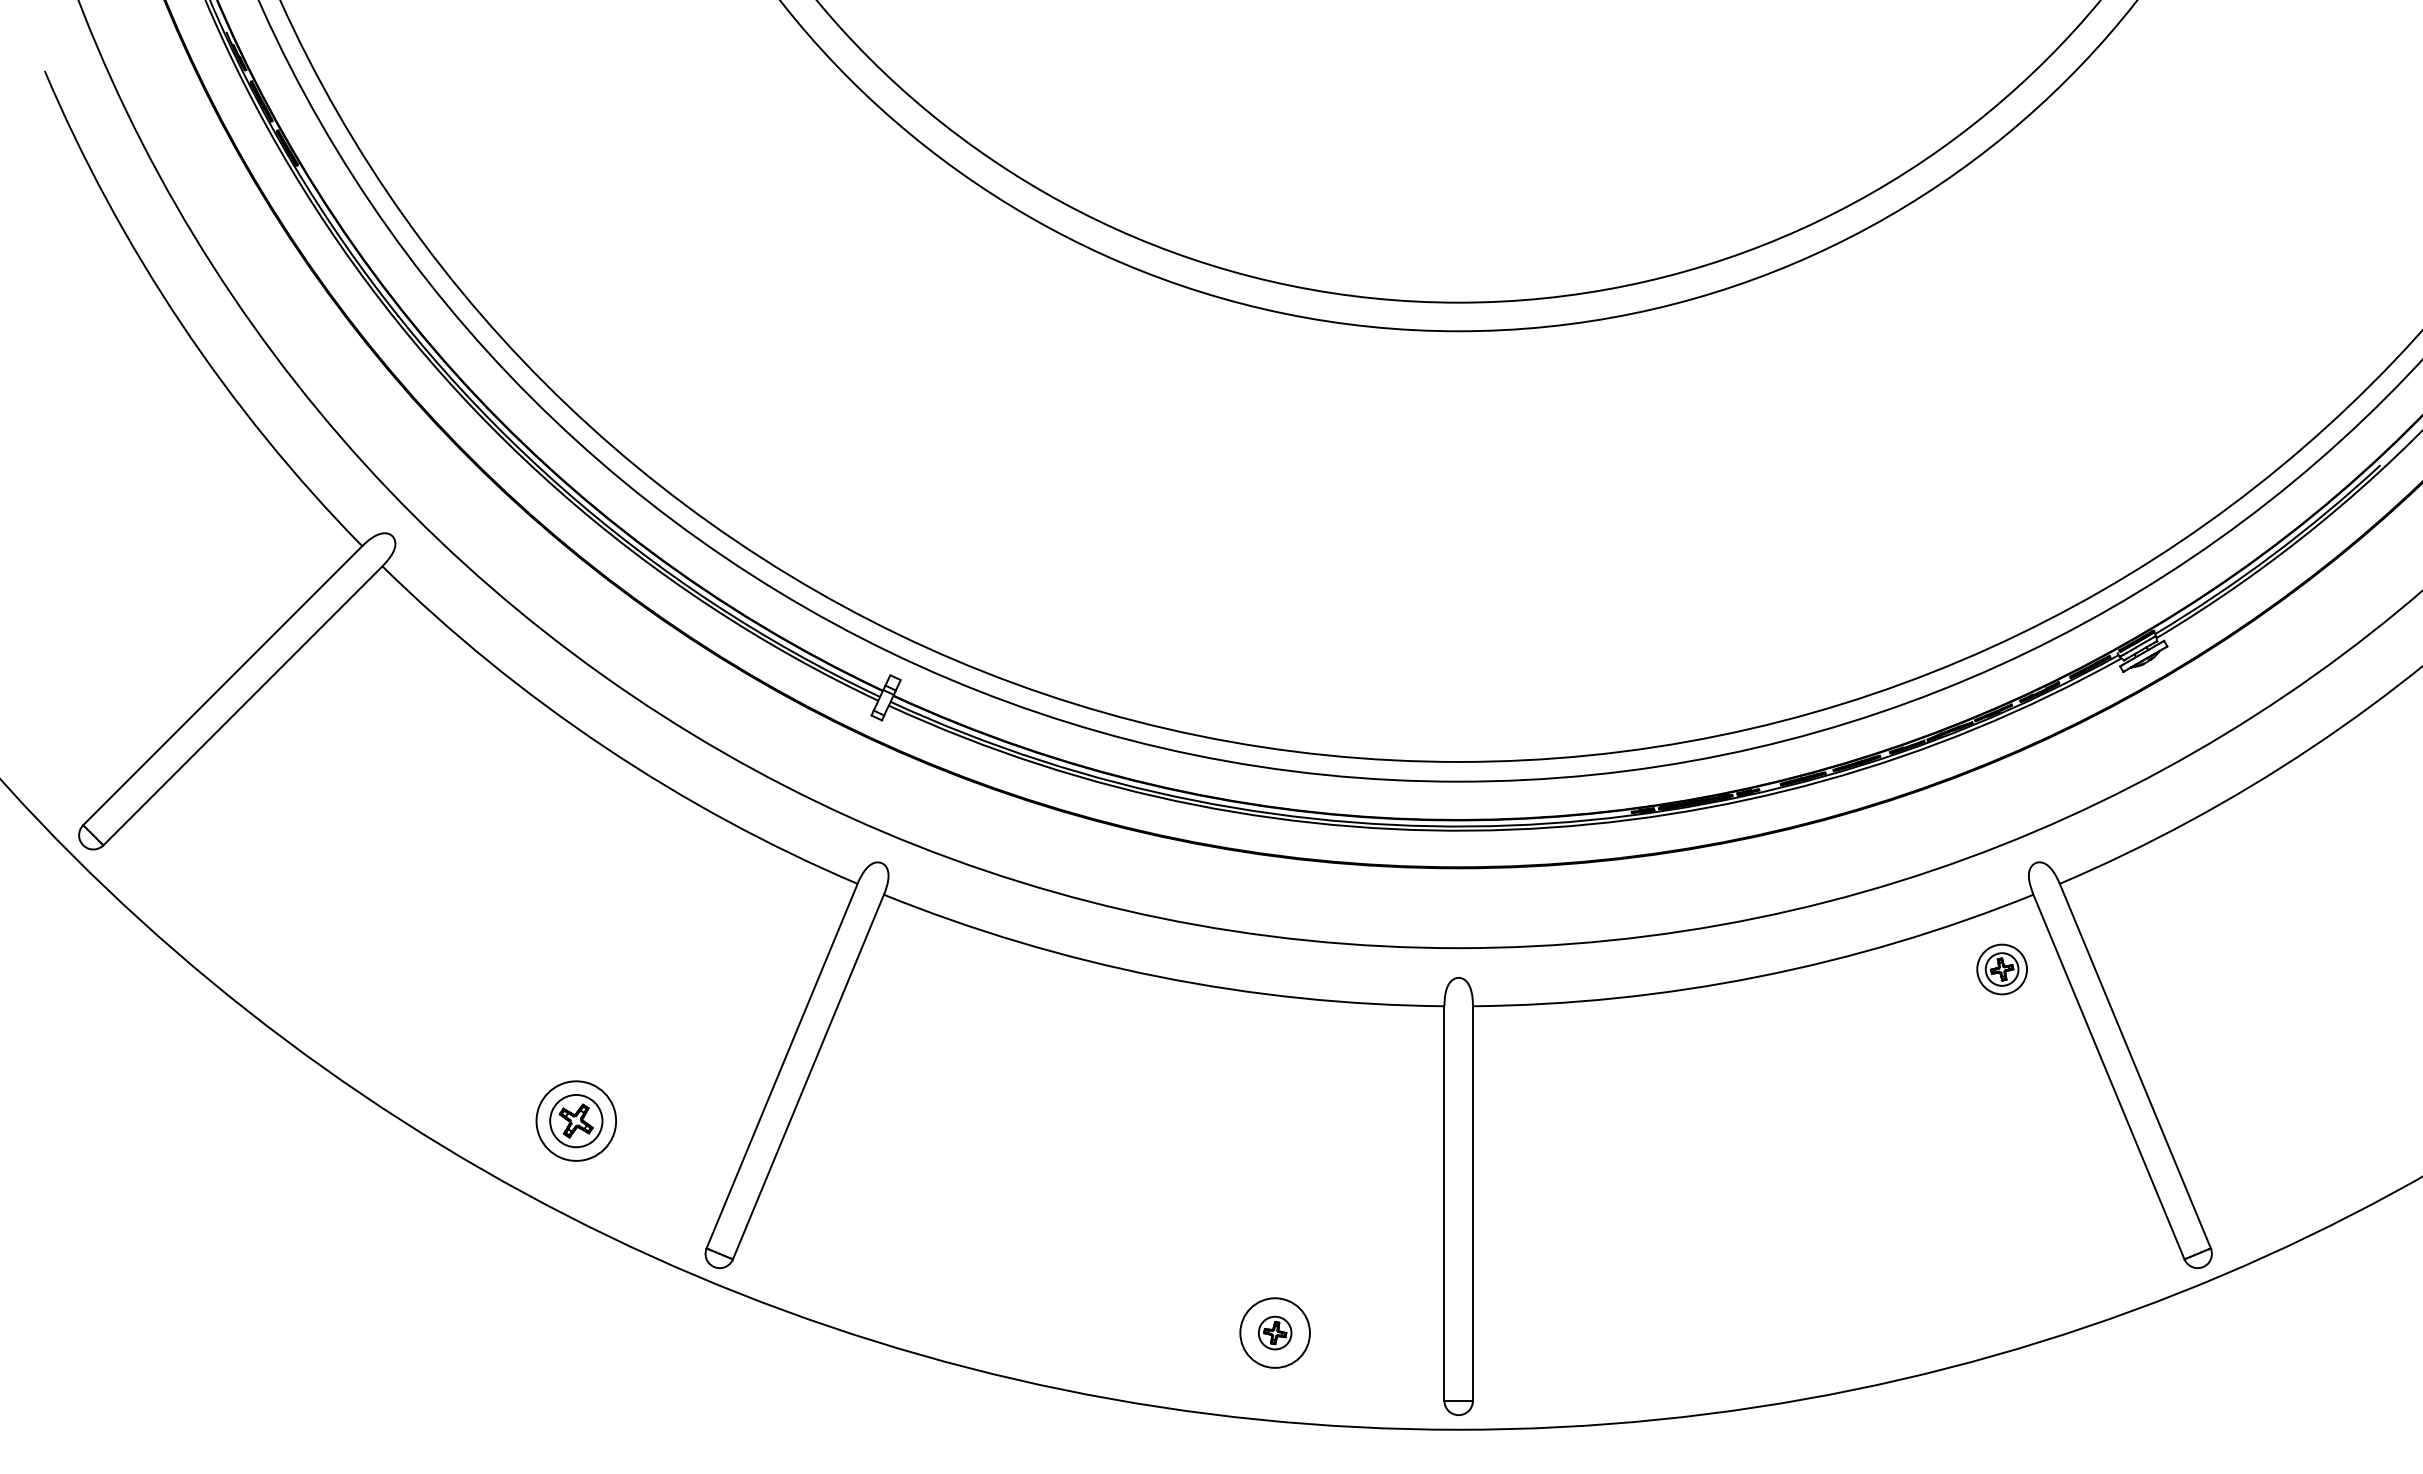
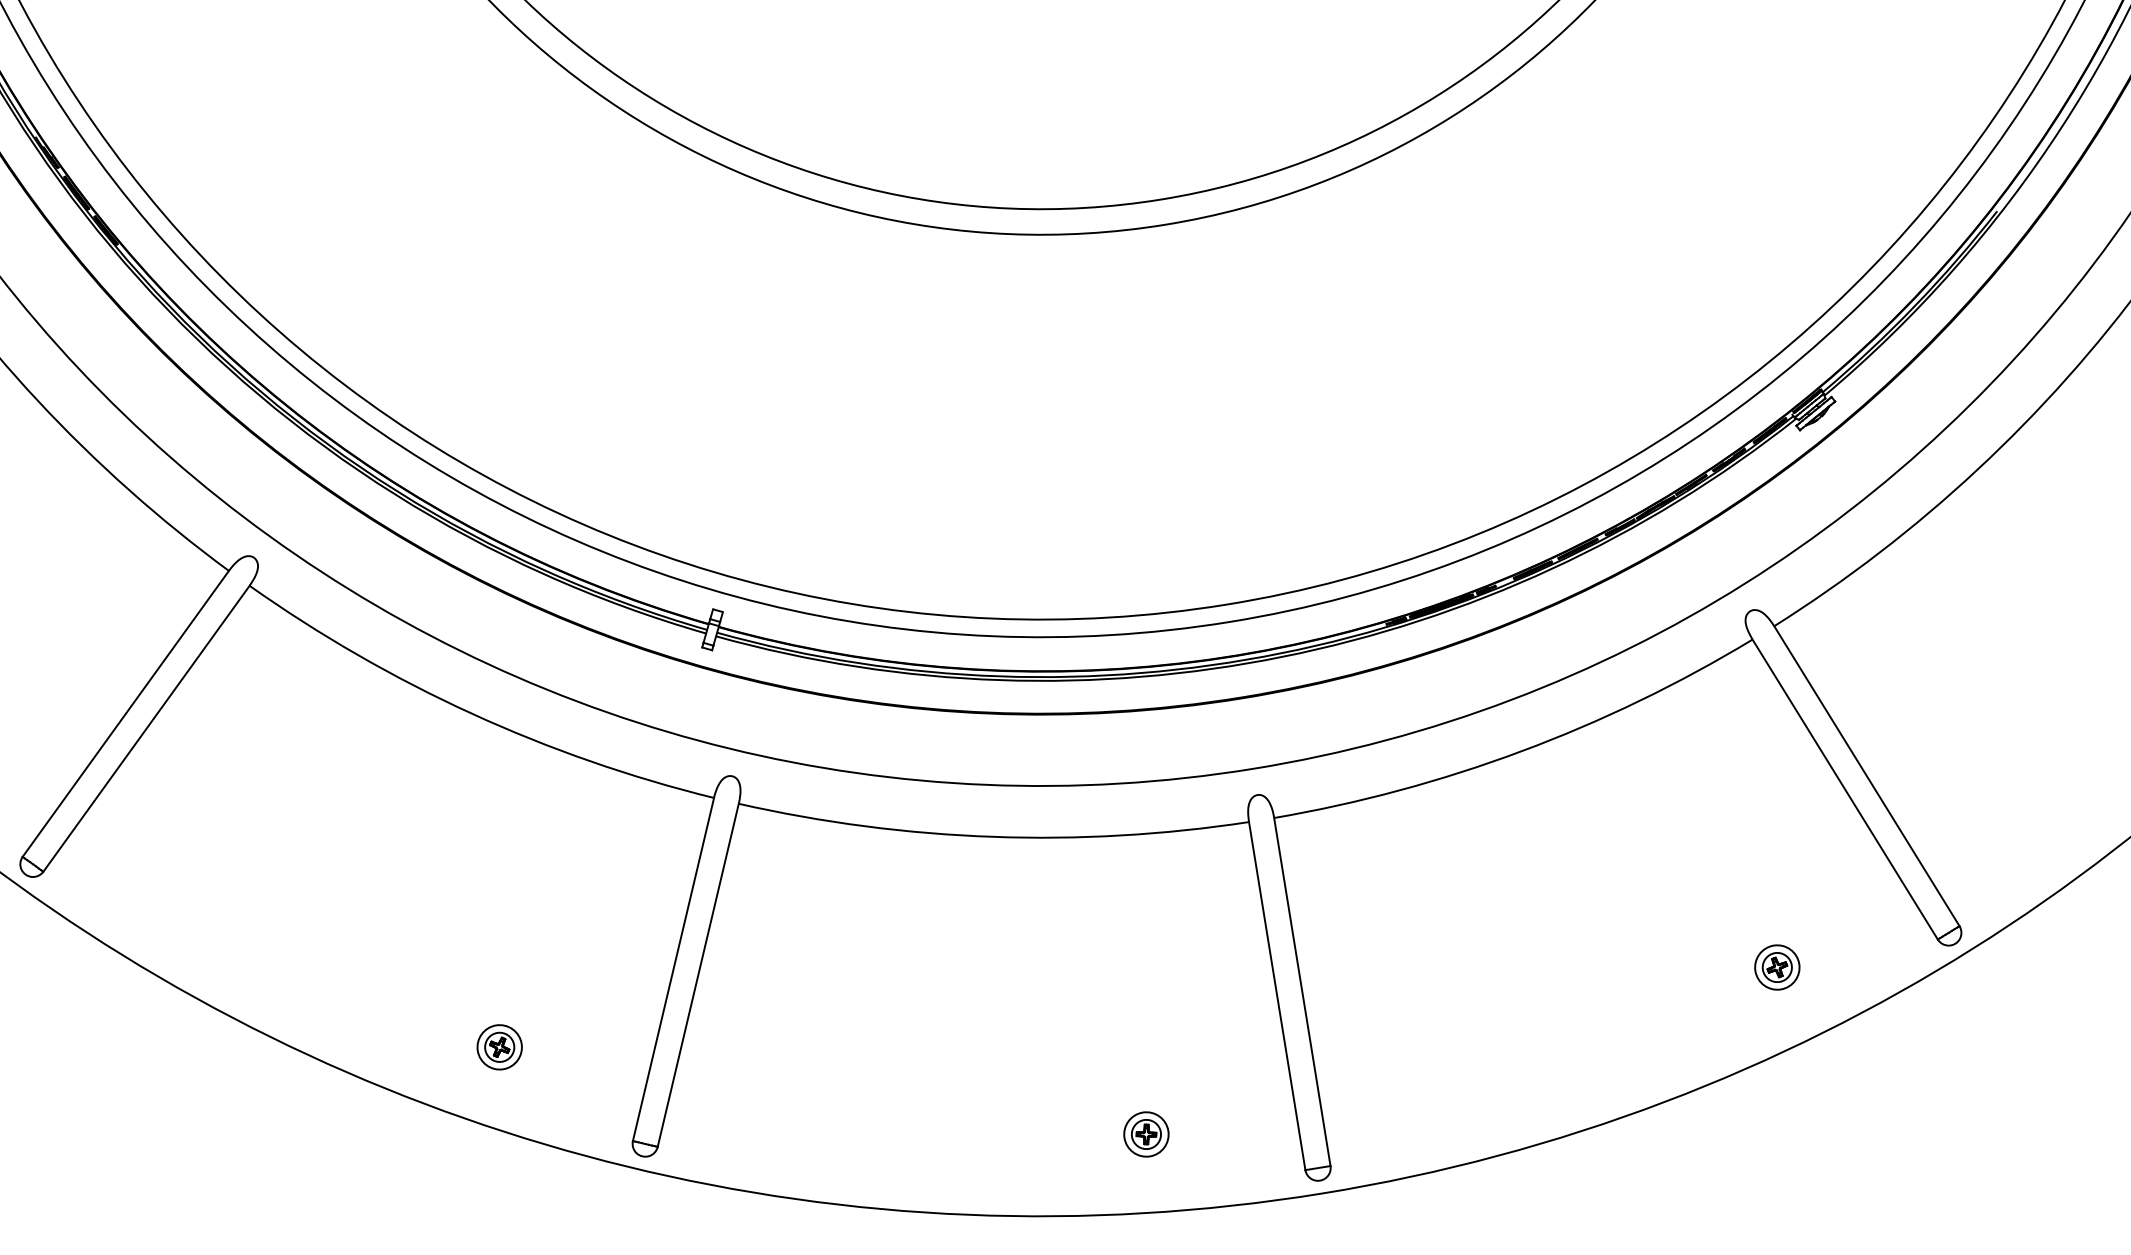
part: (2001, 969) -> (1776, 967), moved
part: (575, 1120) -> (499, 1046), size x0.62
circle: (1275, 1332) -> (1146, 1133), size x0.71

